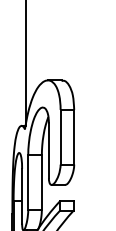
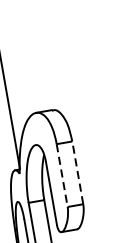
line: (74, 136) -> (77, 171), solid -> dashed
line: (60, 137) -> (62, 175), solid -> dashed

